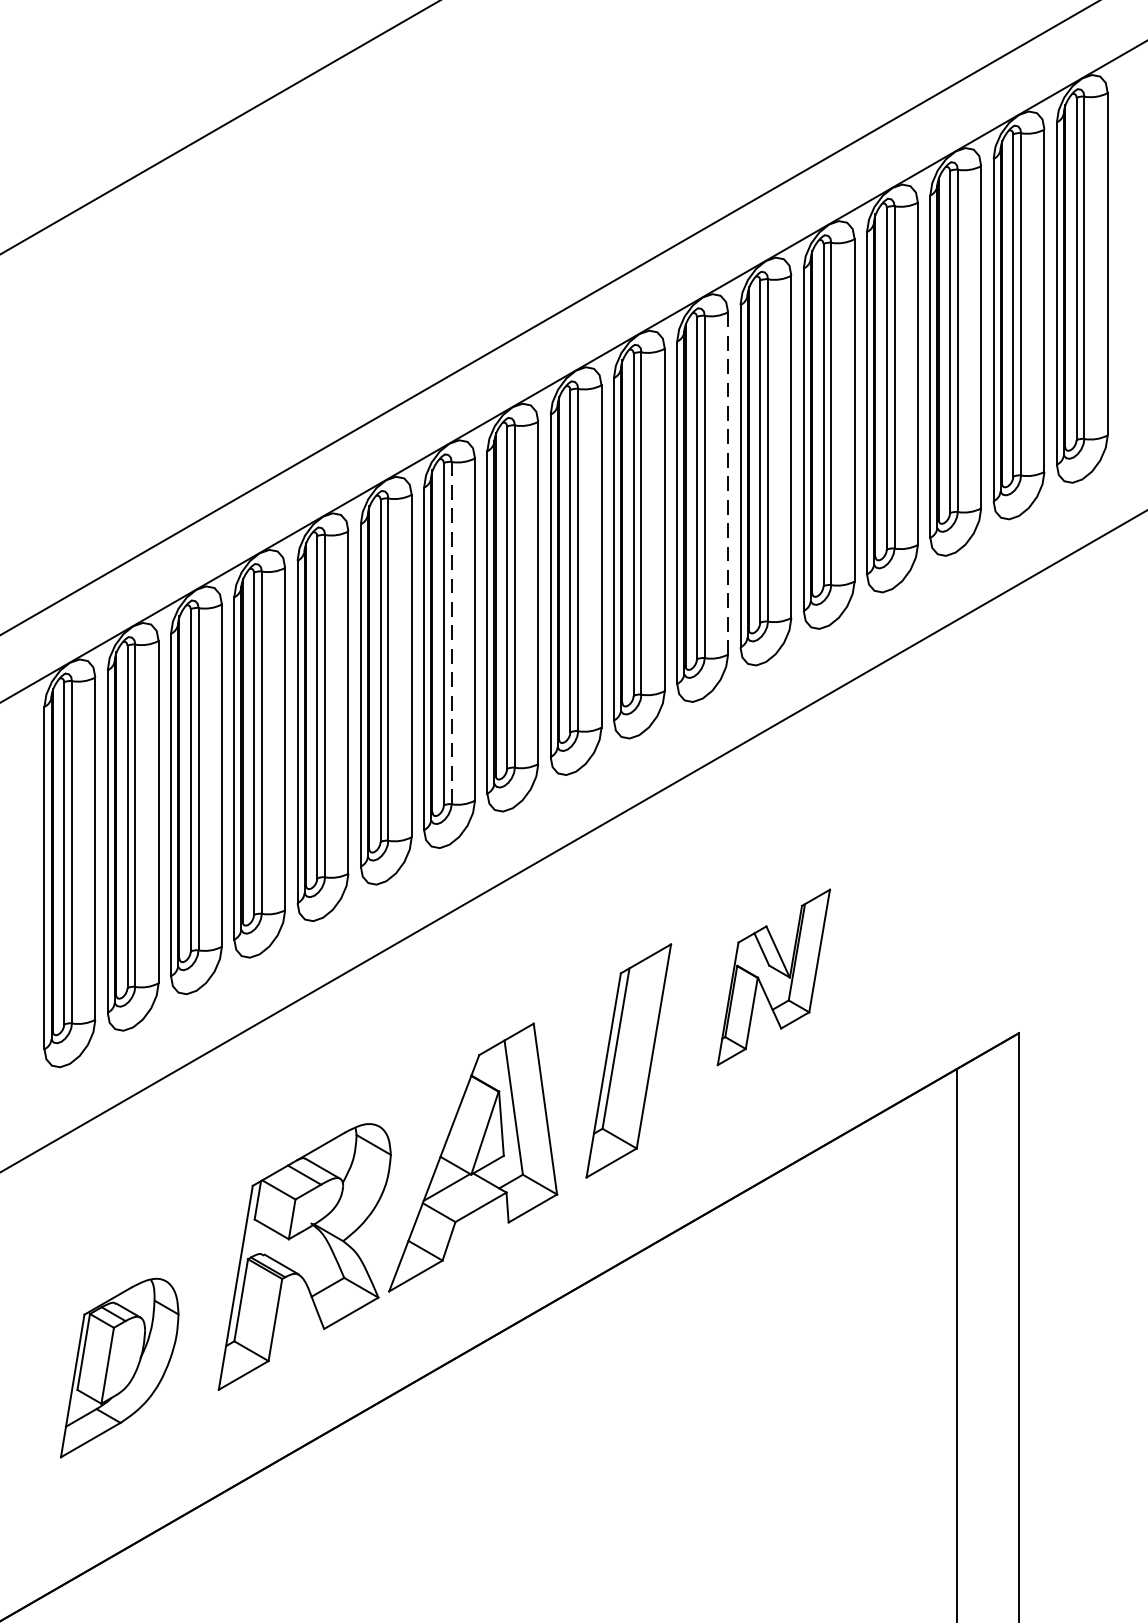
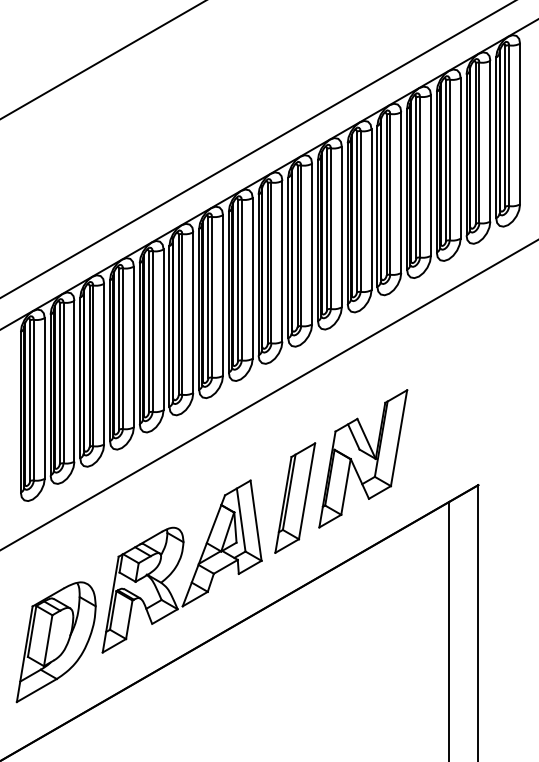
line: (727, 484) -> (341, 227), dashed -> solid
line: (452, 631) -> (212, 296), dashed -> solid
part: (774, 976) -> (363, 458), size x1.67
part: (118, 1368) -> (55, 642), size x1.43

